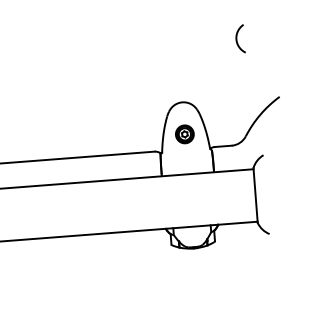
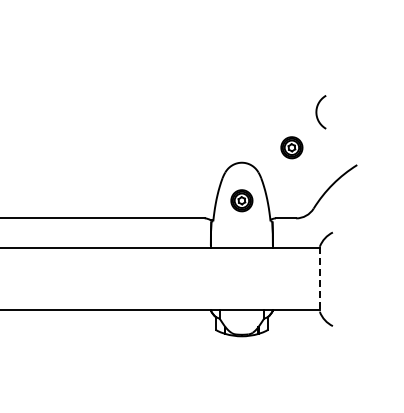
curve: (237, 39) -> (317, 112), moved
part: (223, 86) -> (291, 147), added
line: (255, 195) -> (319, 279), solid -> dashed

